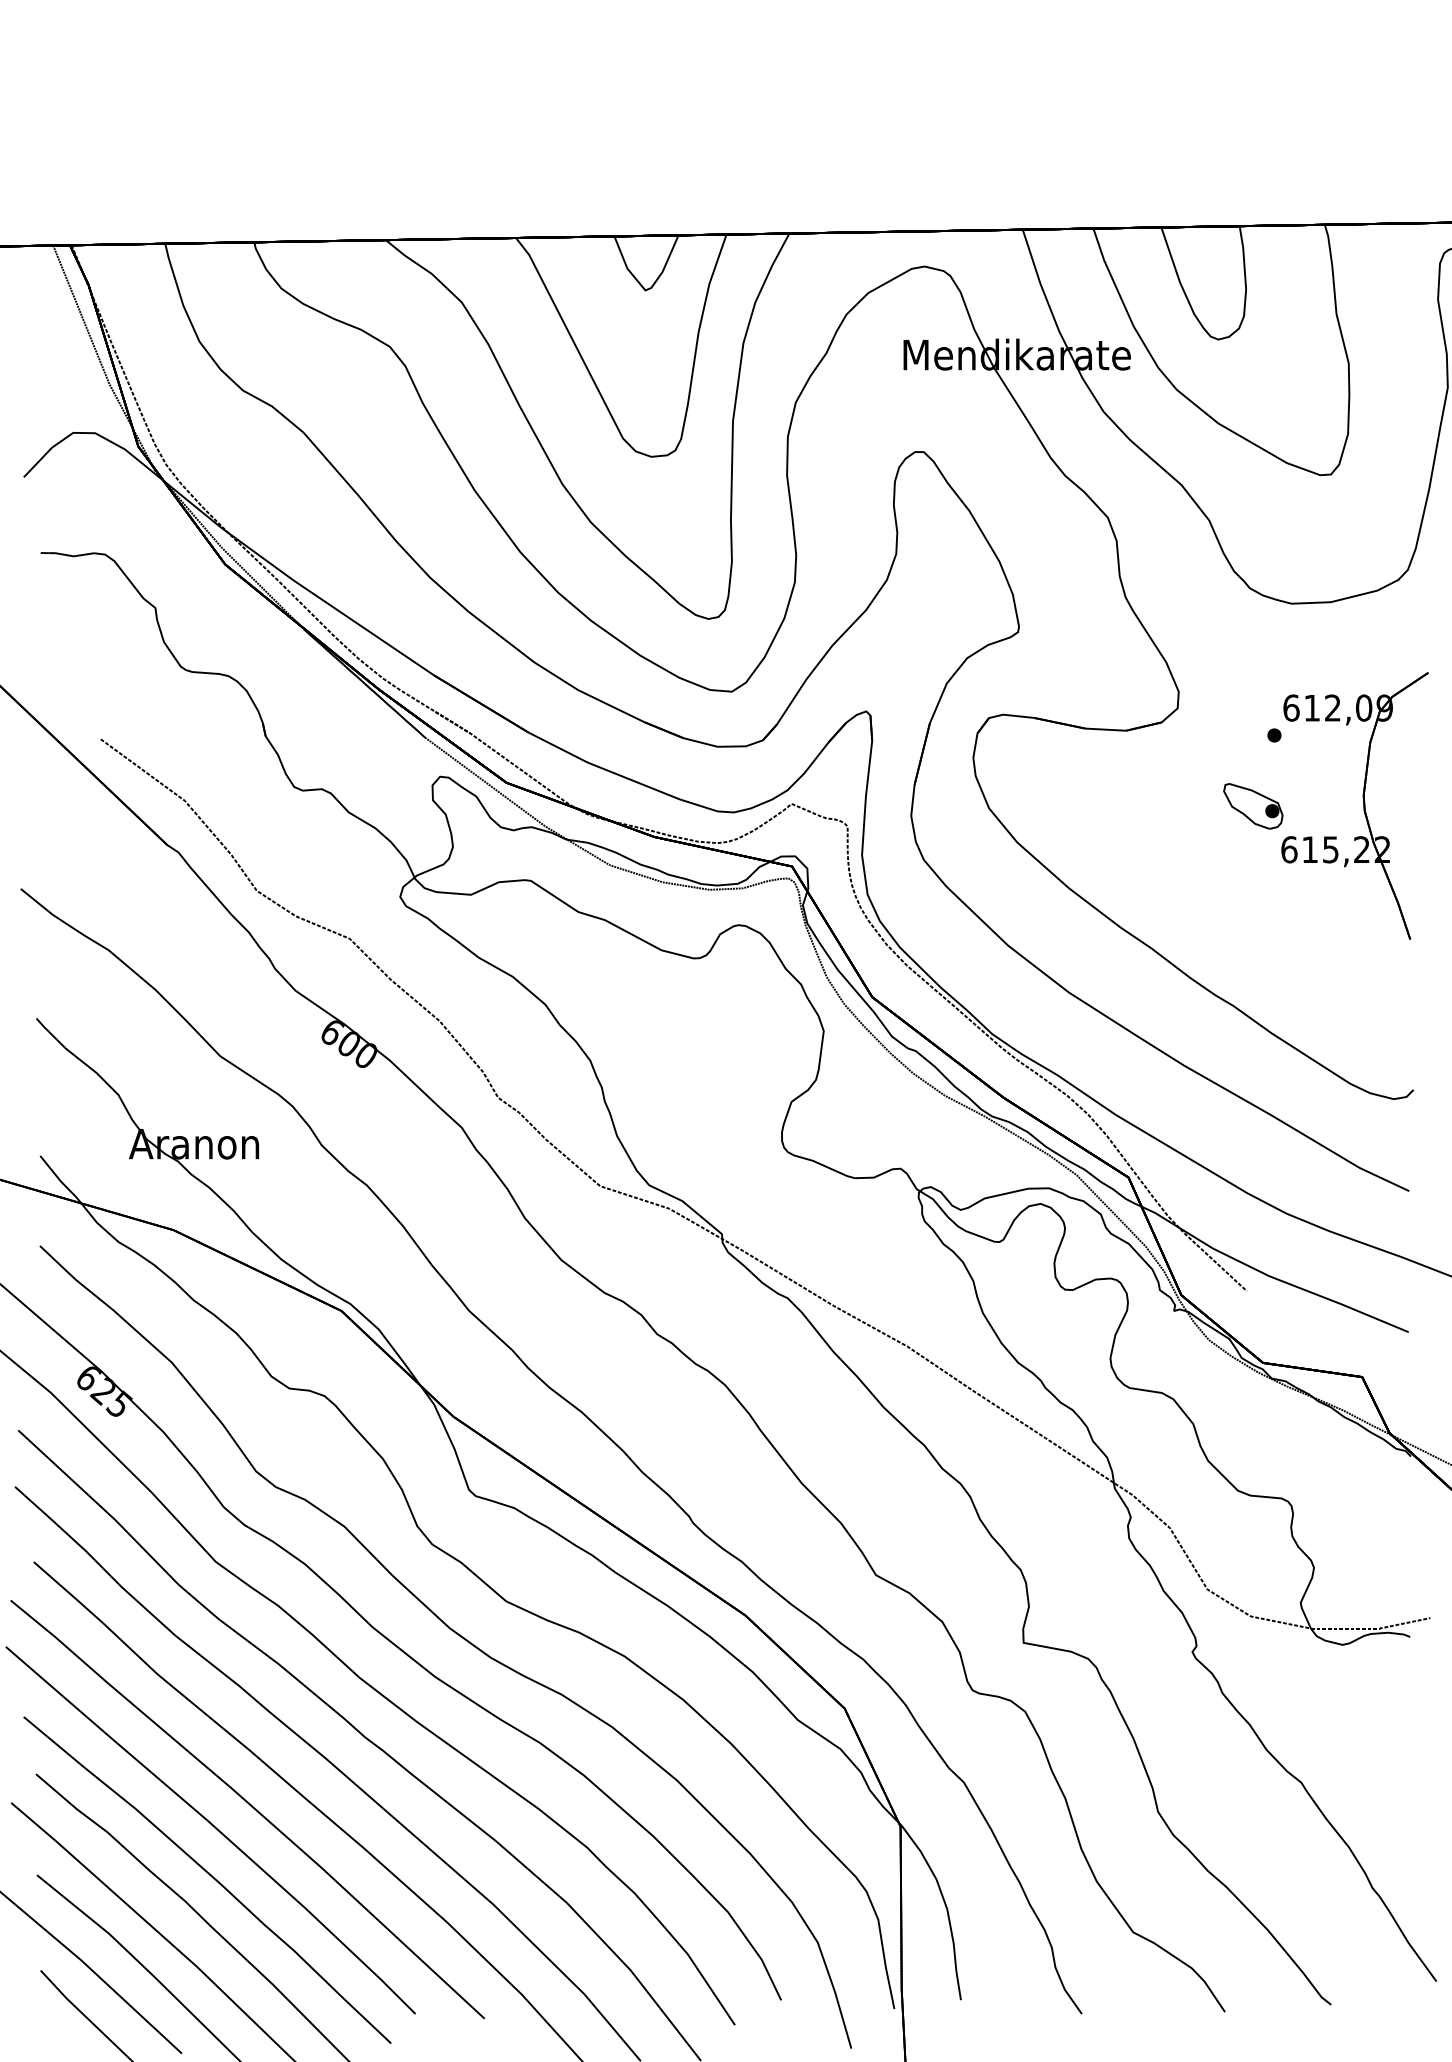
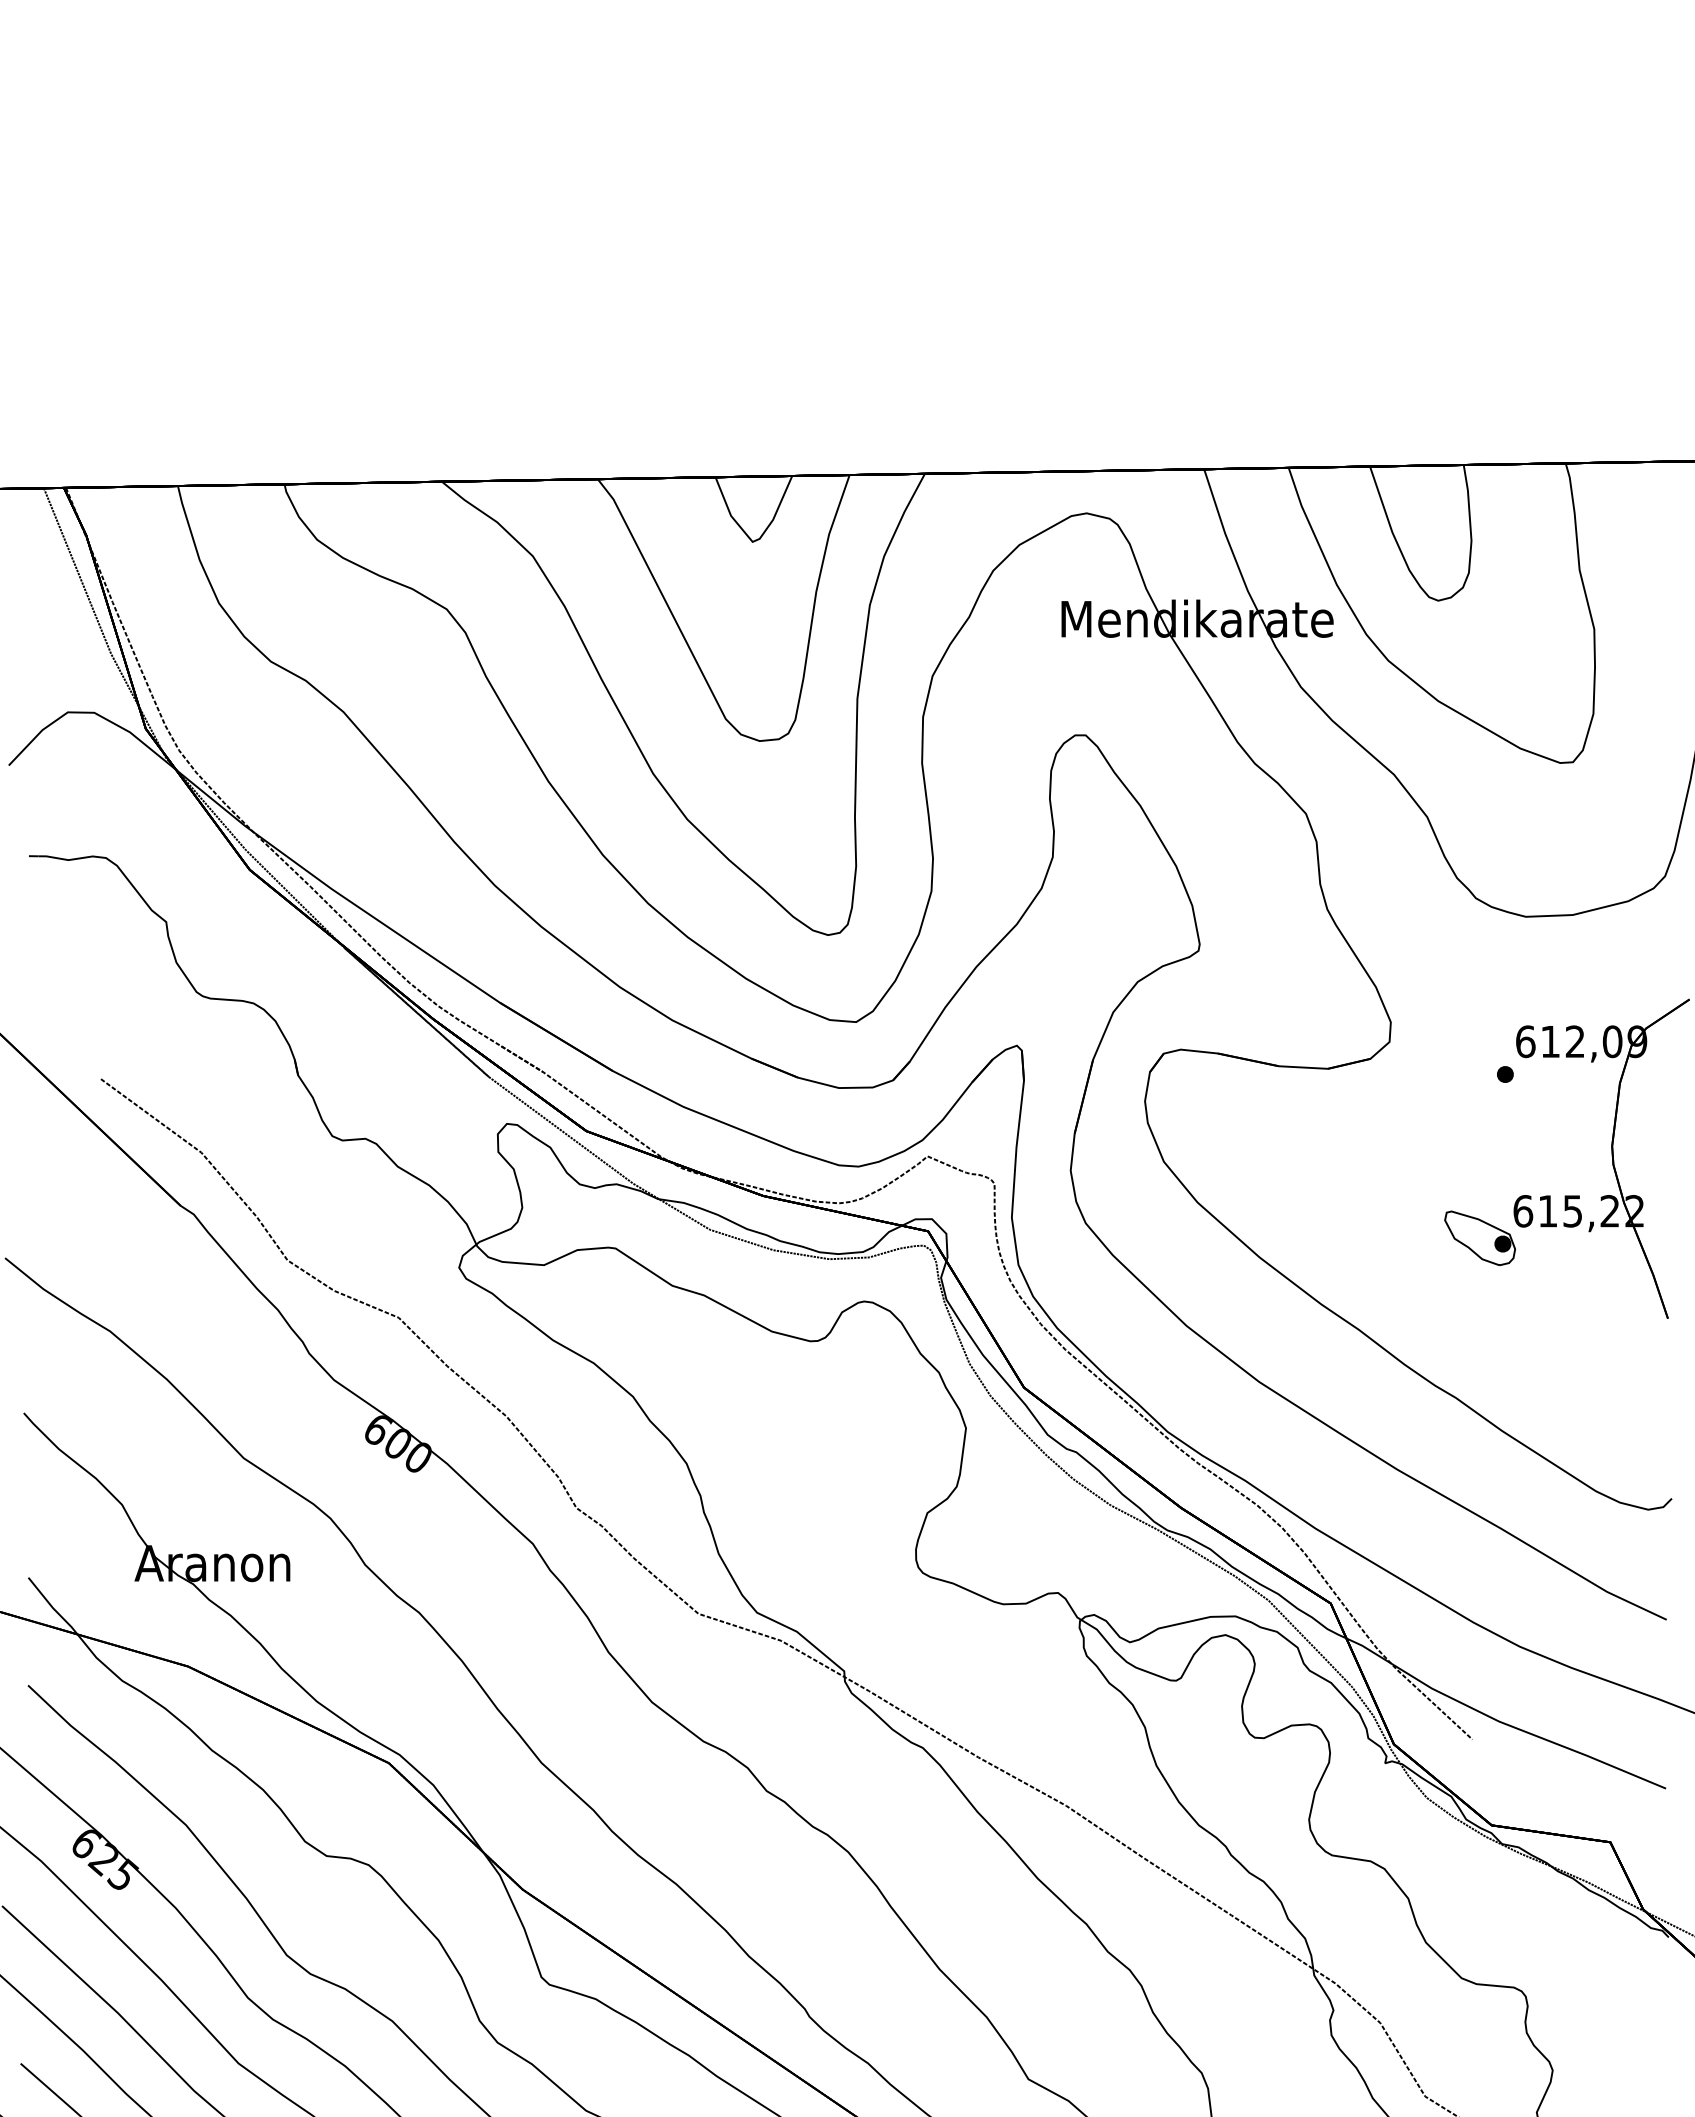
part: (1253, 806) -> (1480, 1238), moved

